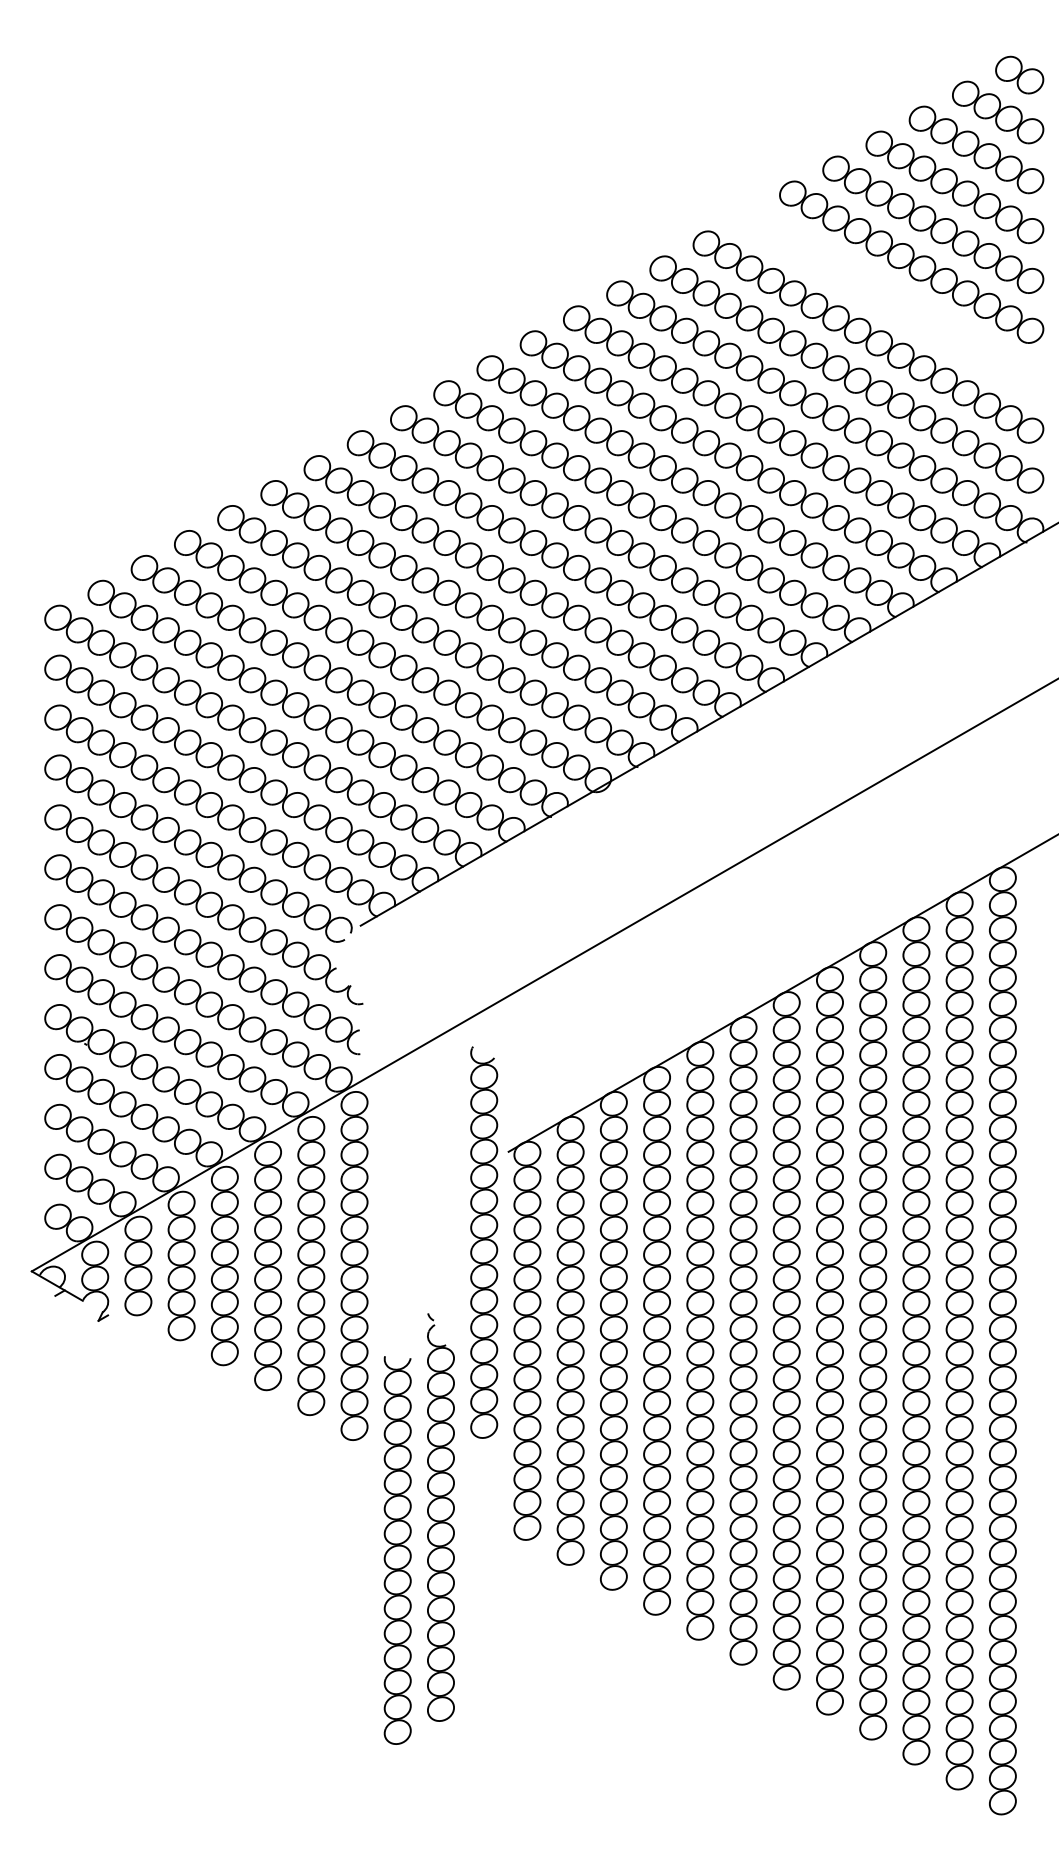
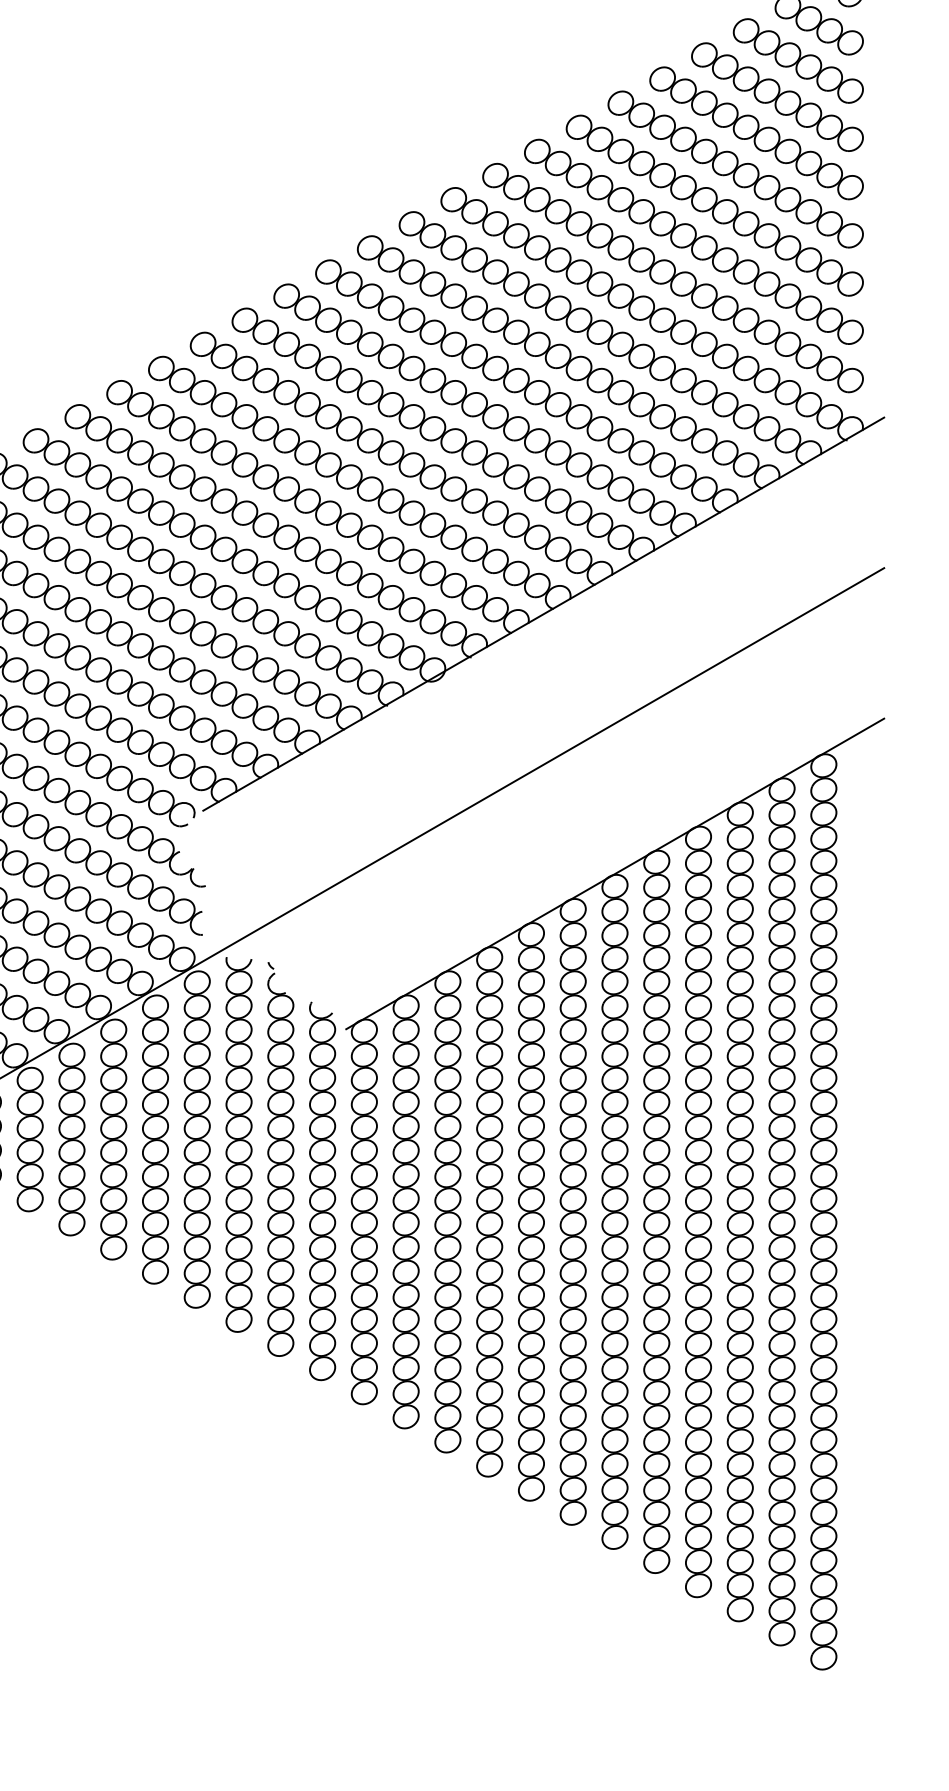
part: (889, 299) -> (714, 205), added
part: (484, 1242) -> (322, 1191), moved
part: (440, 1517) -> (280, 1159), moved
part: (397, 1550) -> (238, 1144), moved

